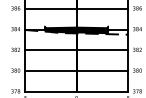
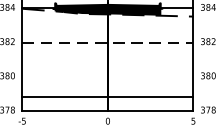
line: (76, 50) -> (107, 42), solid -> dashed
line: (76, 71) -> (107, 97), moved

